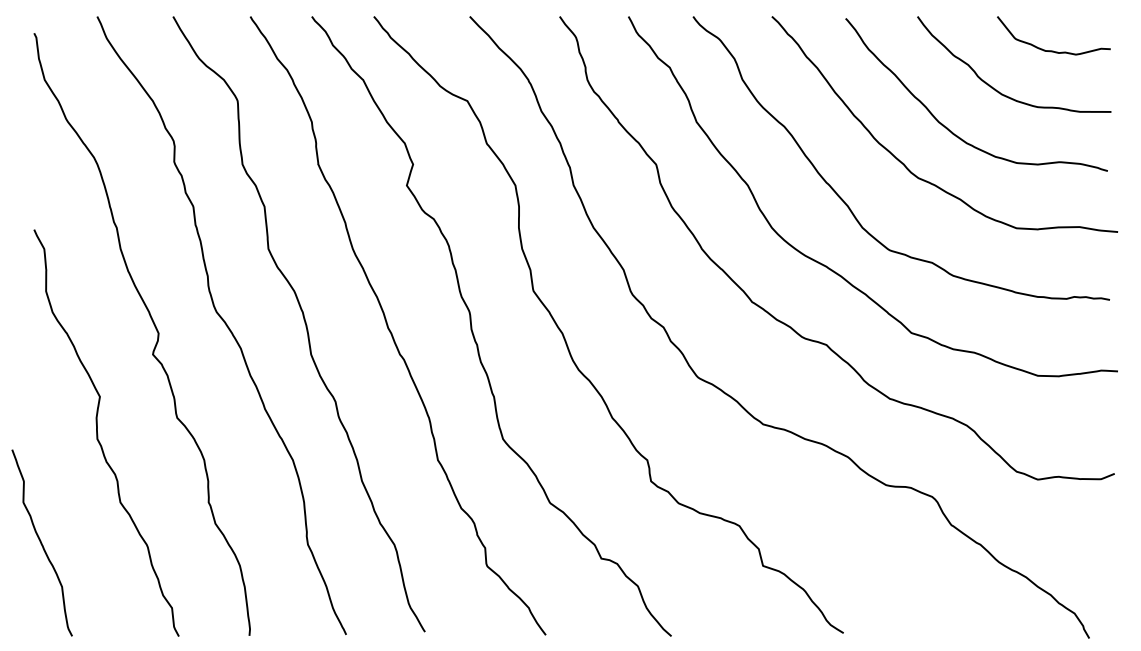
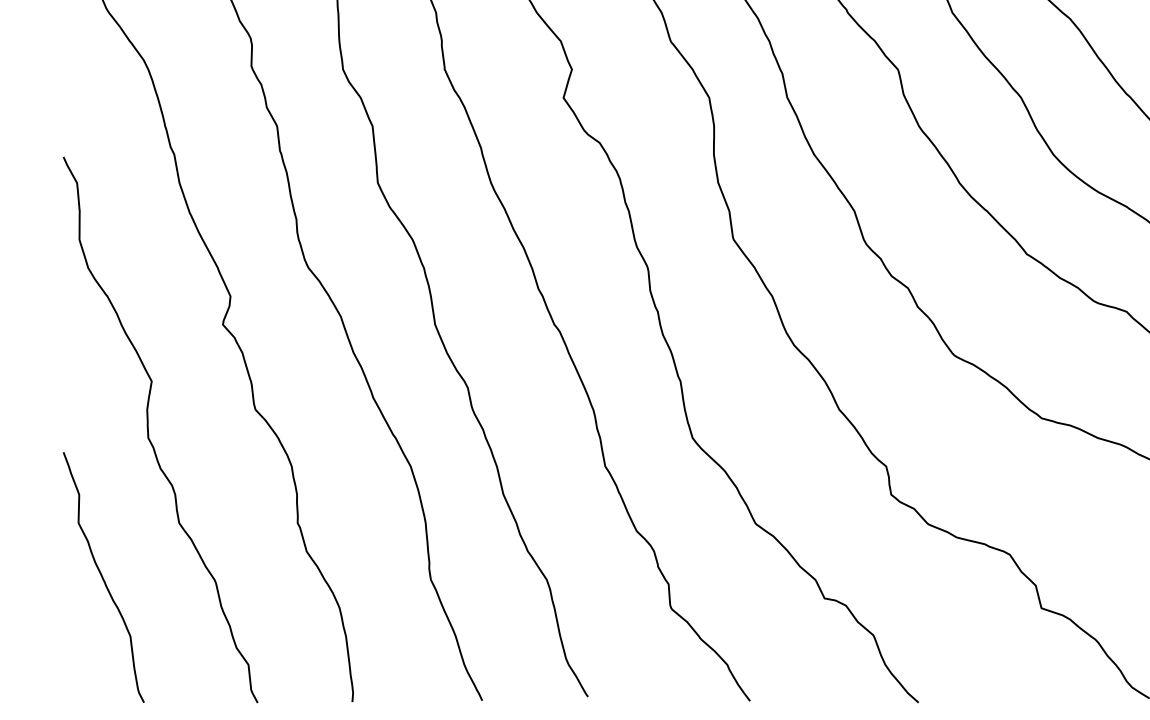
curve: (41, 542) -> (102, 576), moved

